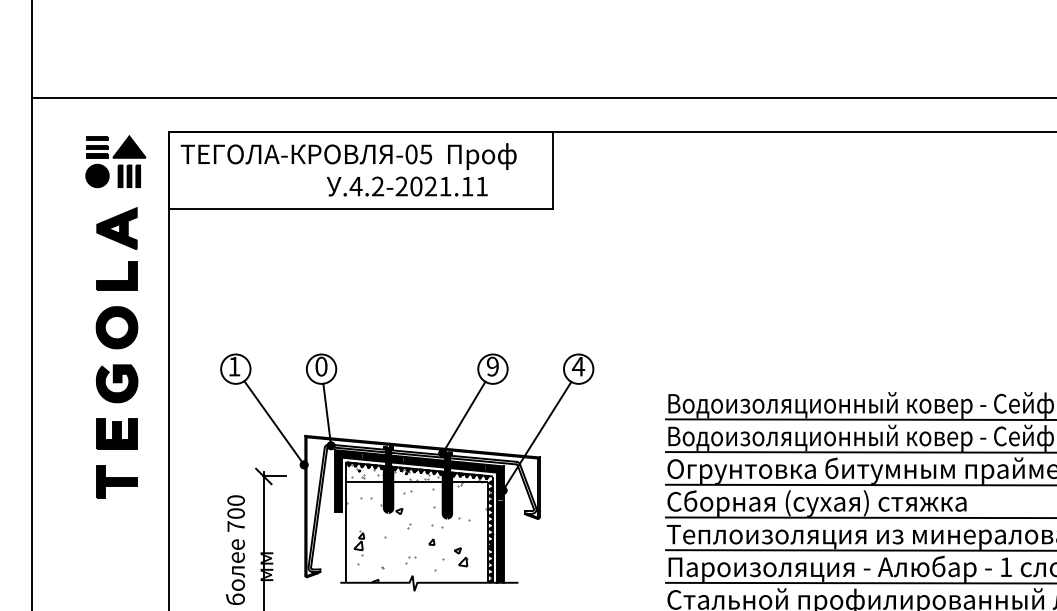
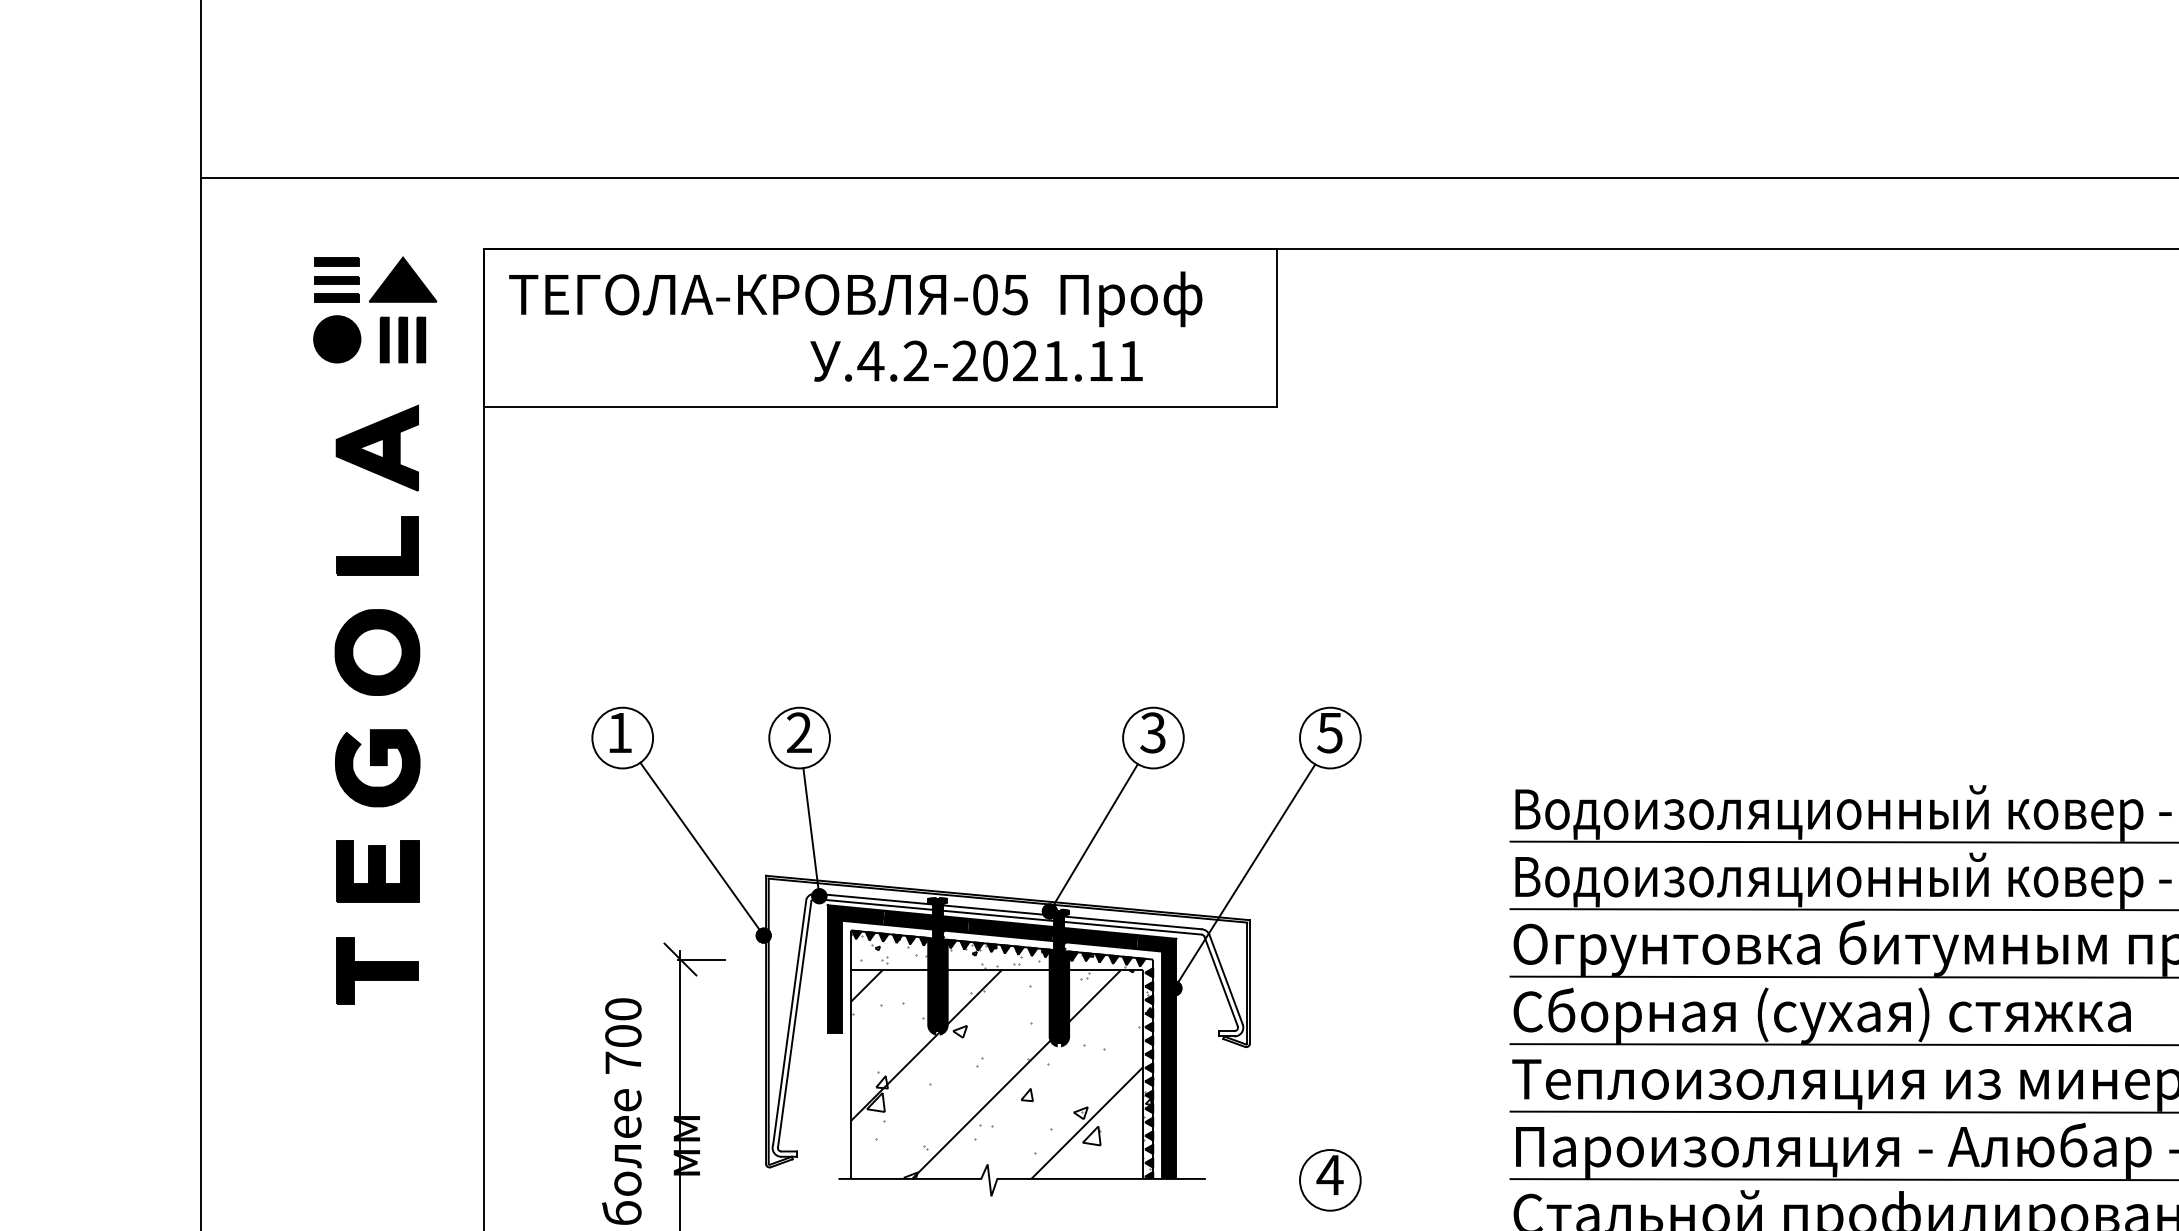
text: (321, 366) -> (799, 732), 0 -> 2
text: (492, 366) -> (1152, 732), 9 -> 3
text: (578, 366) -> (1329, 732), 4 -> 5
hatch: (416, 531) -> (995, 1073), added
part: (578, 583) -> (1329, 1180), added

